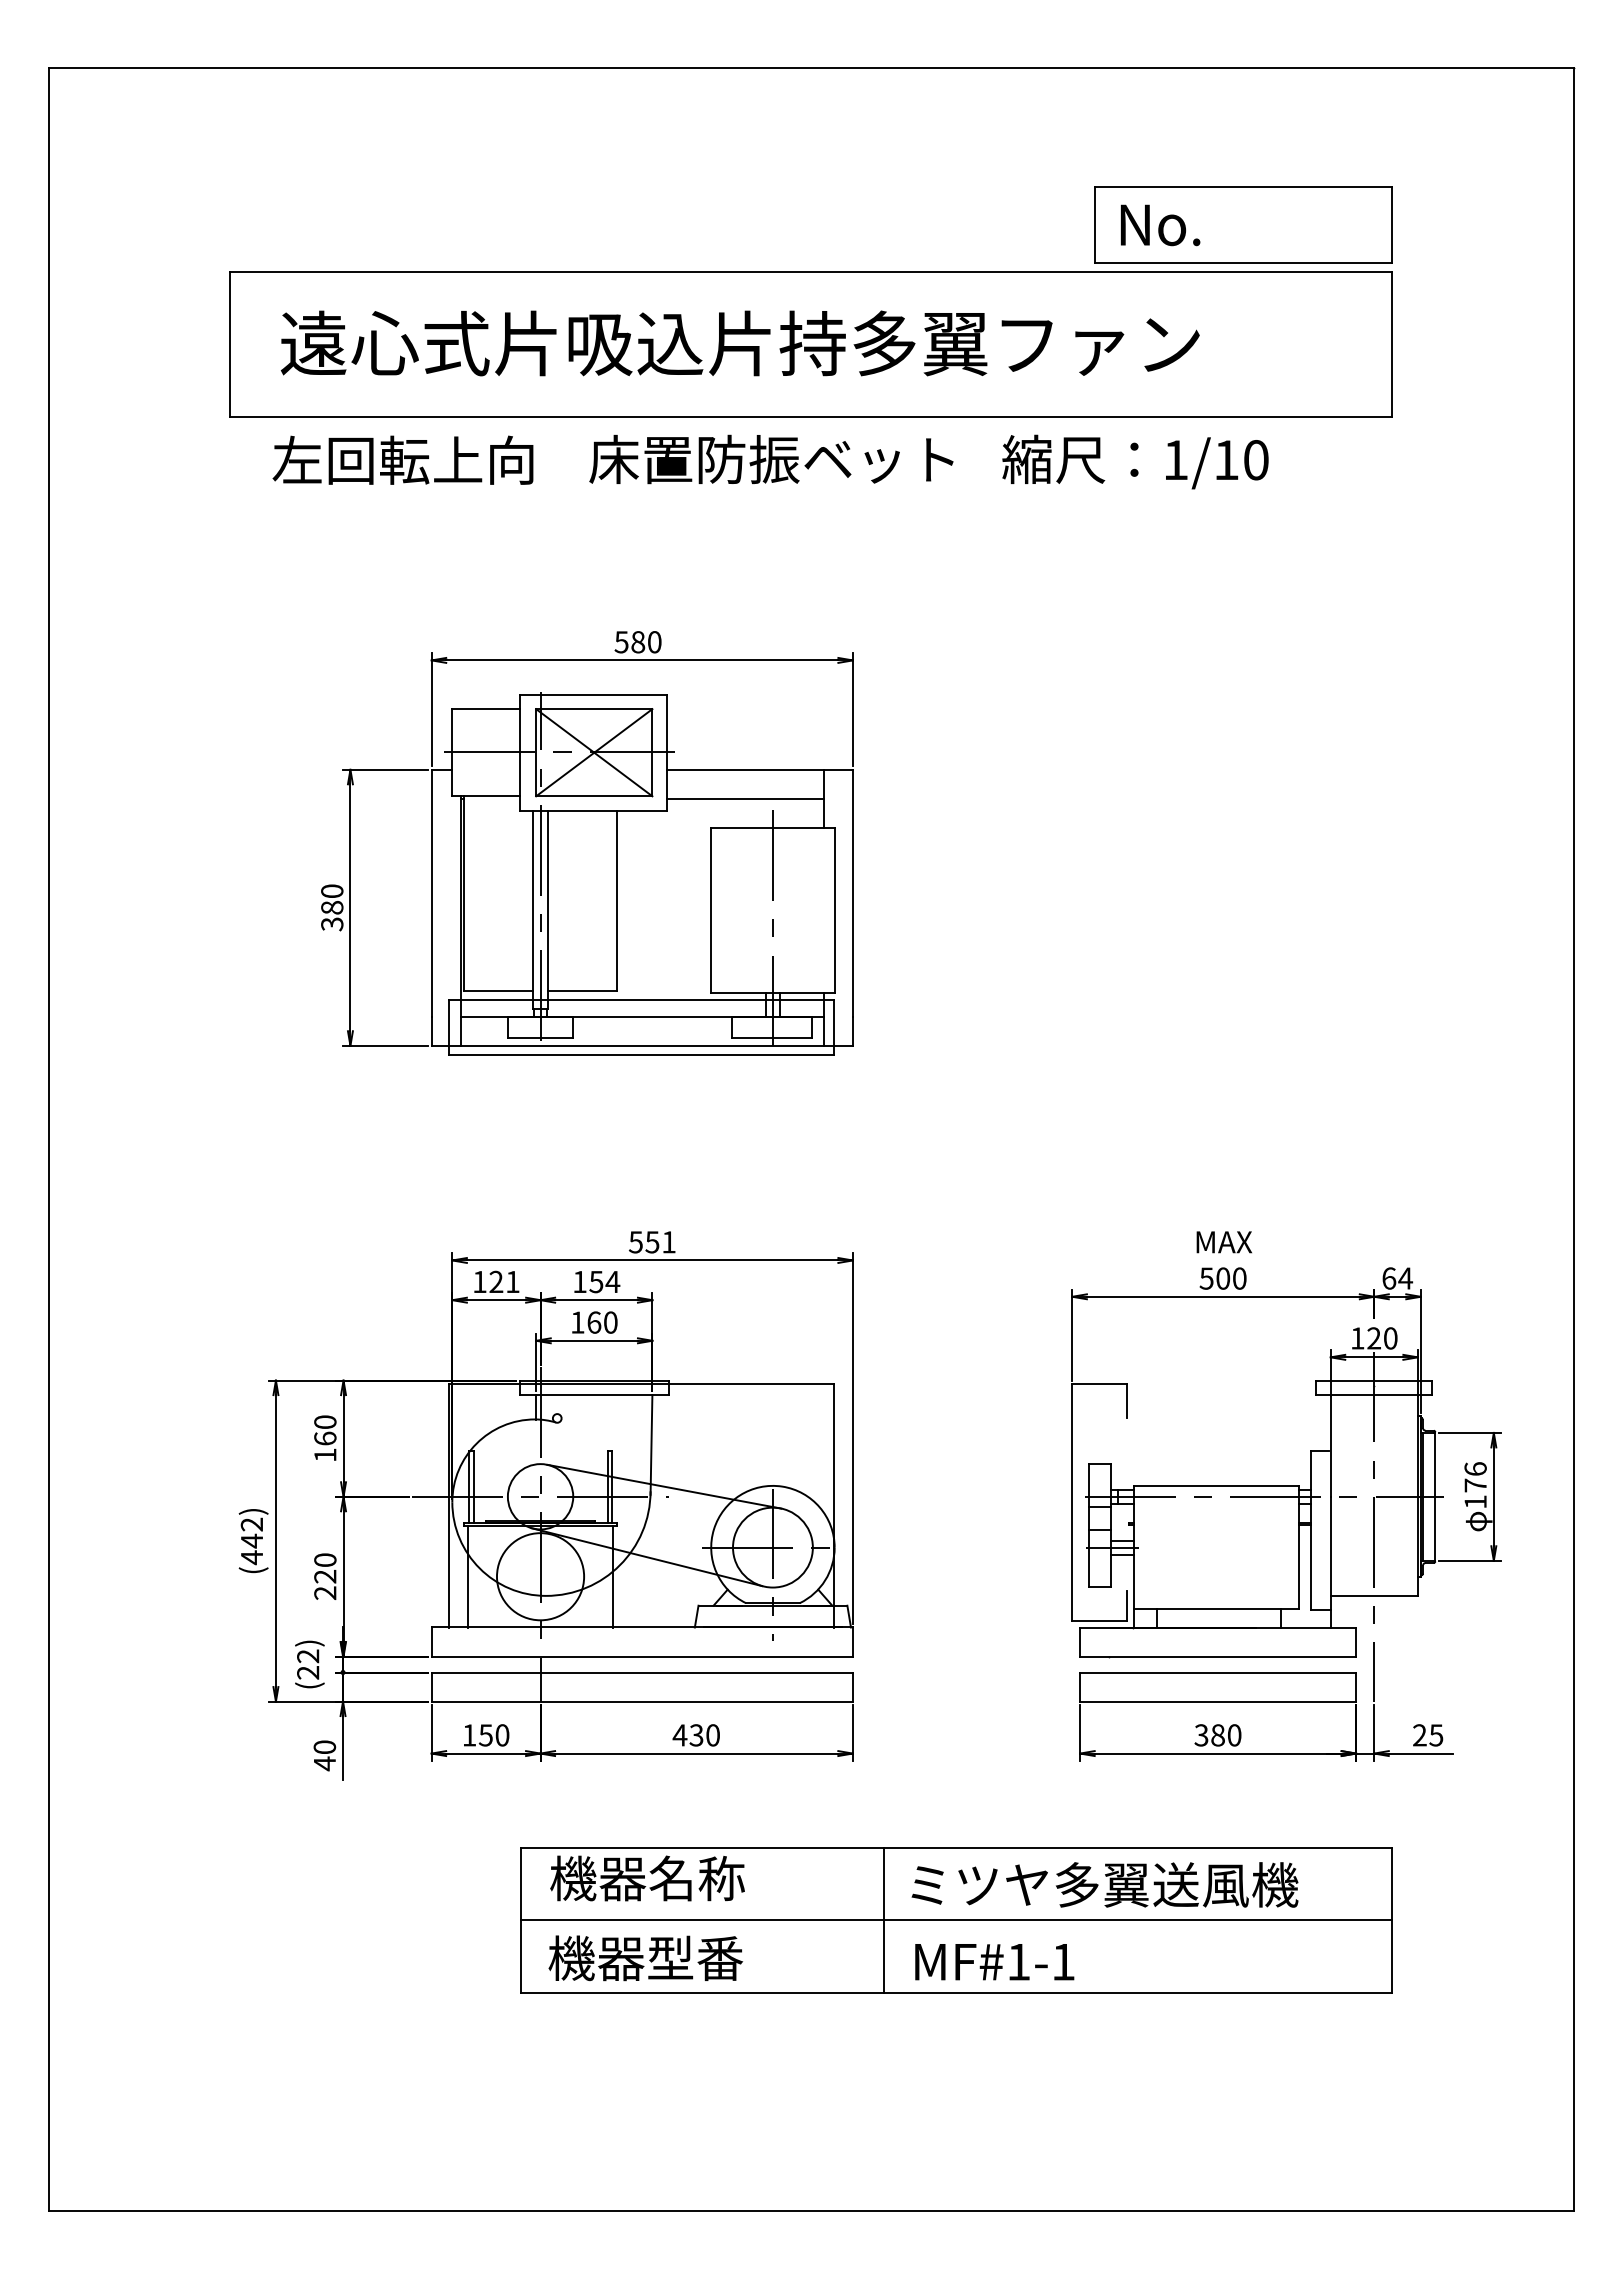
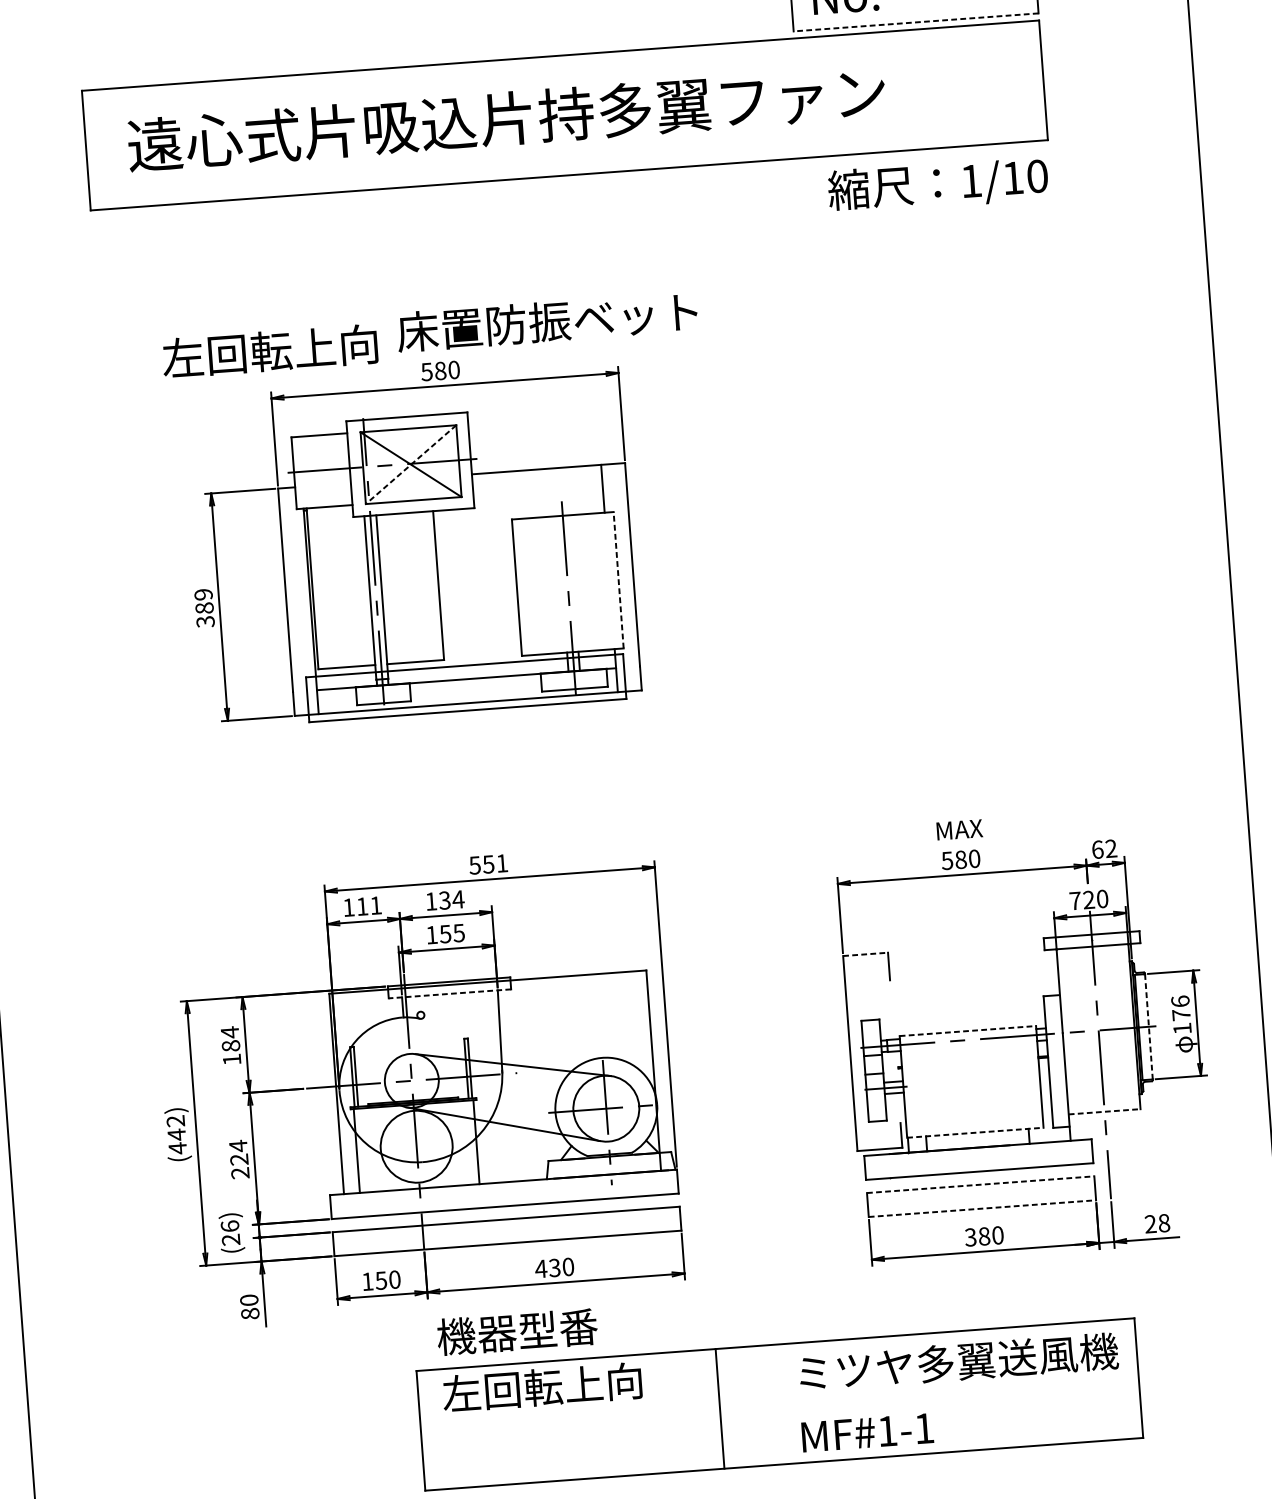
line: (1243, 263) -> (916, 22), solid -> dashed
text: (402, 459) -> (269, 350), moved
text: (771, 459) -> (547, 321), moved
text: (1135, 461) -> (938, 184), moved
line: (594, 752) -> (411, 464), solid -> dashed
line: (744, 798) -> (537, 493), removed
text: (332, 891) -> (203, 594), 380 -> 389
line: (834, 910) -> (618, 580), solid -> dashed
text: (1223, 1278) -> (961, 859), 500 -> 580
text: (1405, 1278) -> (1111, 848), 64 -> 62
text: (496, 1281) -> (362, 906), 121 -> 111
text: (596, 1281) -> (444, 900), 154 -> 134
text: (602, 1322) -> (452, 933), 160 -> 155
text: (1357, 1338) -> (1075, 901), 120 -> 720
line: (1100, 1384) -> (866, 954), solid -> dashed
line: (593, 1395) -> (449, 994), solid -> dashed
text: (325, 1429) -> (230, 1038), 160 -> 184
line: (1216, 1485) -> (967, 1030), solid -> dashed
line: (1435, 1496) -> (1149, 1026), solid -> dashed
text: (325, 1559) -> (238, 1145), 220 -> 224
line: (1374, 1595) -> (1104, 1111), solid -> dashed
line: (1216, 1609) -> (975, 1132), solid -> dashed
text: (308, 1656) -> (230, 1226), (22) -> (26)
line: (1218, 1672) -> (980, 1184), solid -> dashed
line: (1218, 1701) -> (982, 1208), solid -> dashed
text: (1436, 1735) -> (1164, 1223), 25 -> 28
text: (324, 1763) -> (249, 1313), 40 -> 80
text: (670, 1878) -> (541, 1387), 機器名称 -> 左回転上向
text: (1104, 1884) -> (958, 1361), moved
line: (955, 1920) -> (779, 1404), removed
text: (645, 1958) -> (517, 1332), moved
text: (994, 1962) -> (867, 1433), moved

